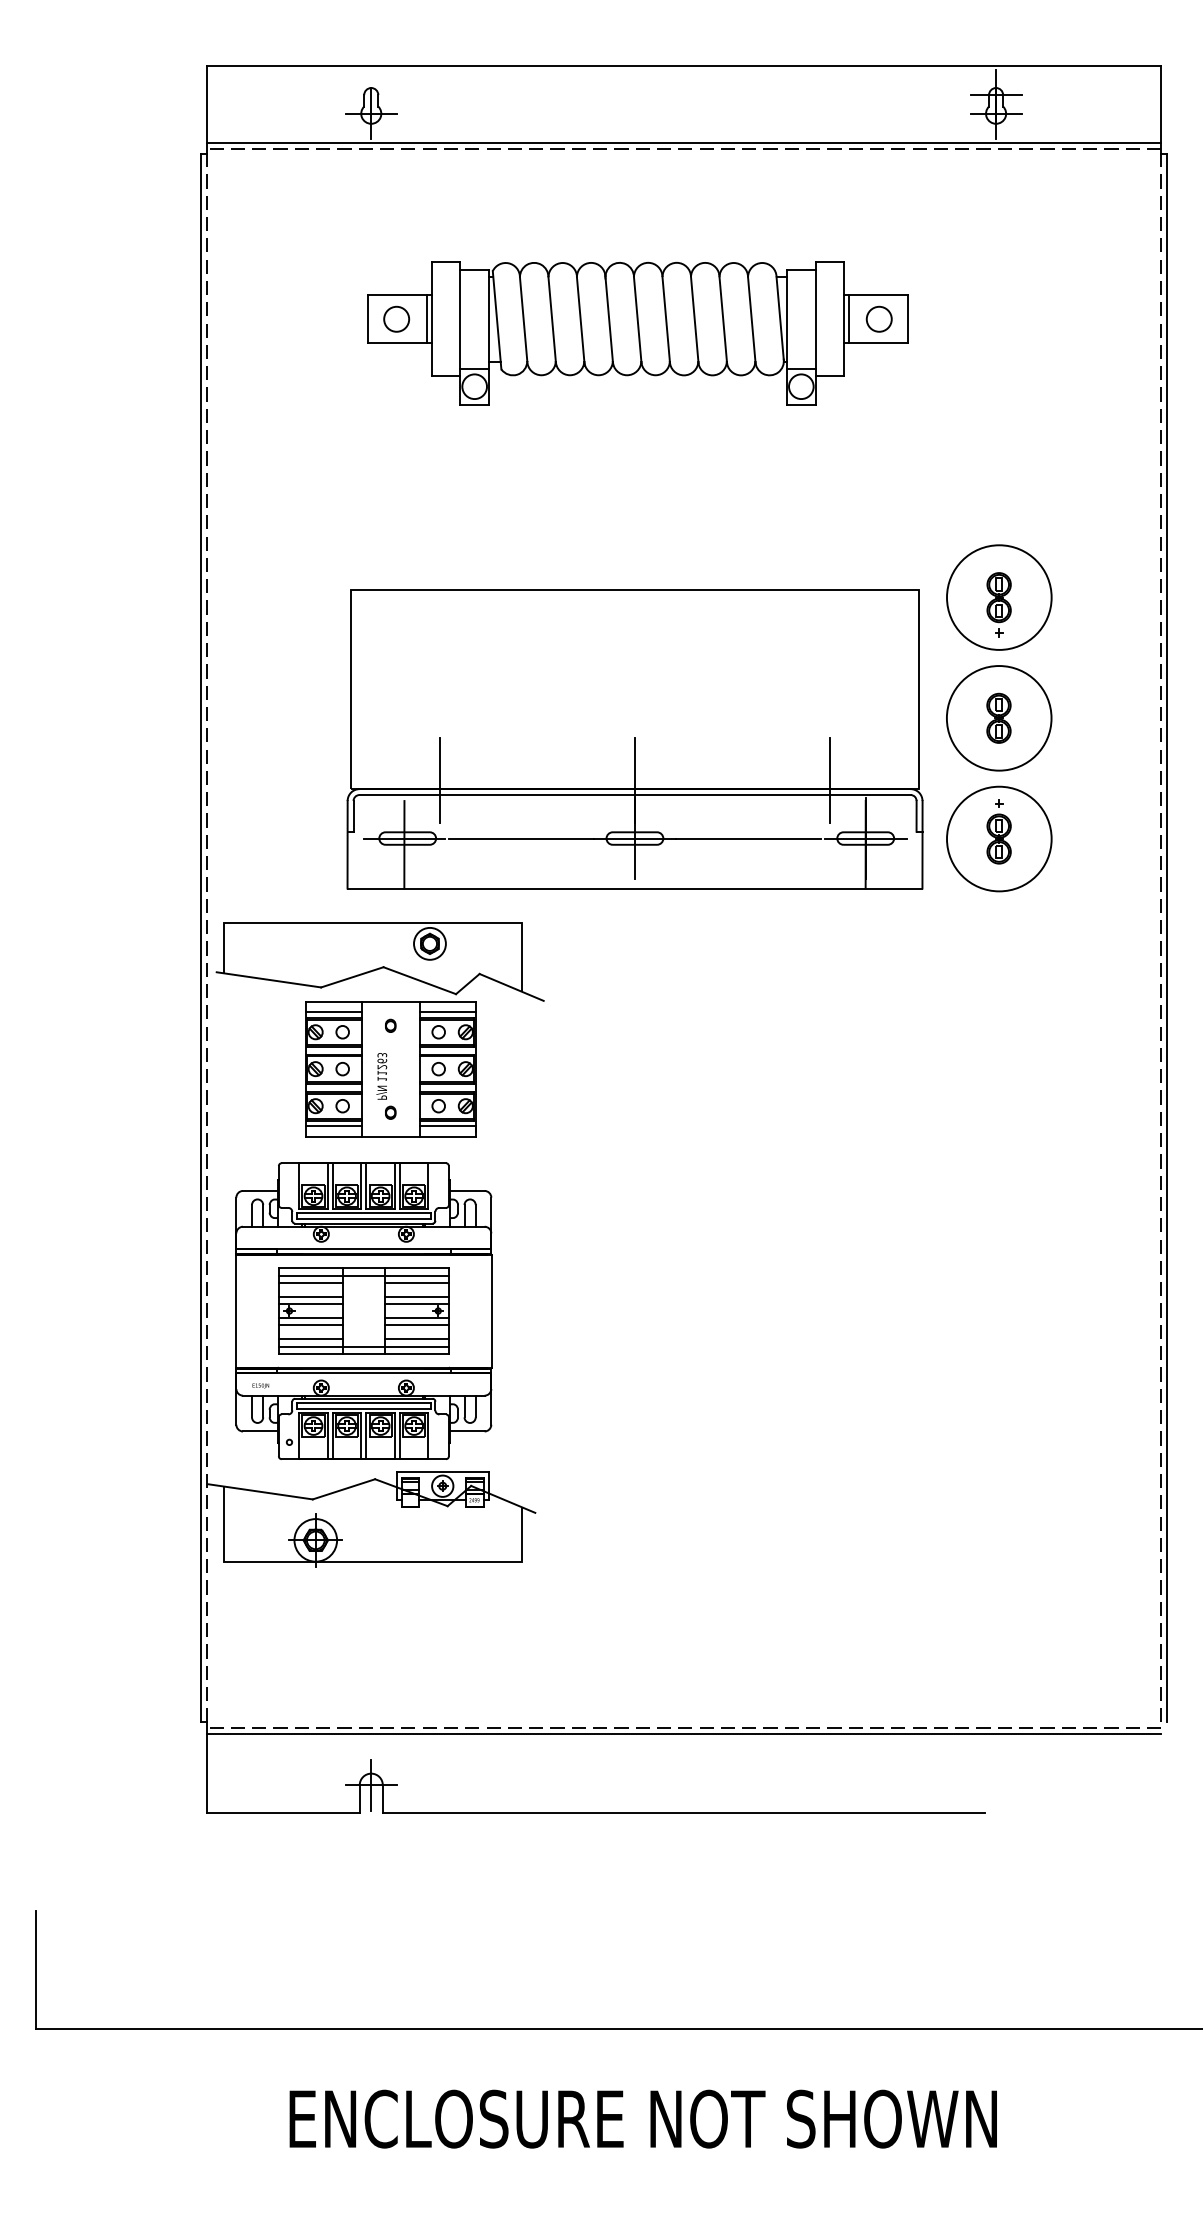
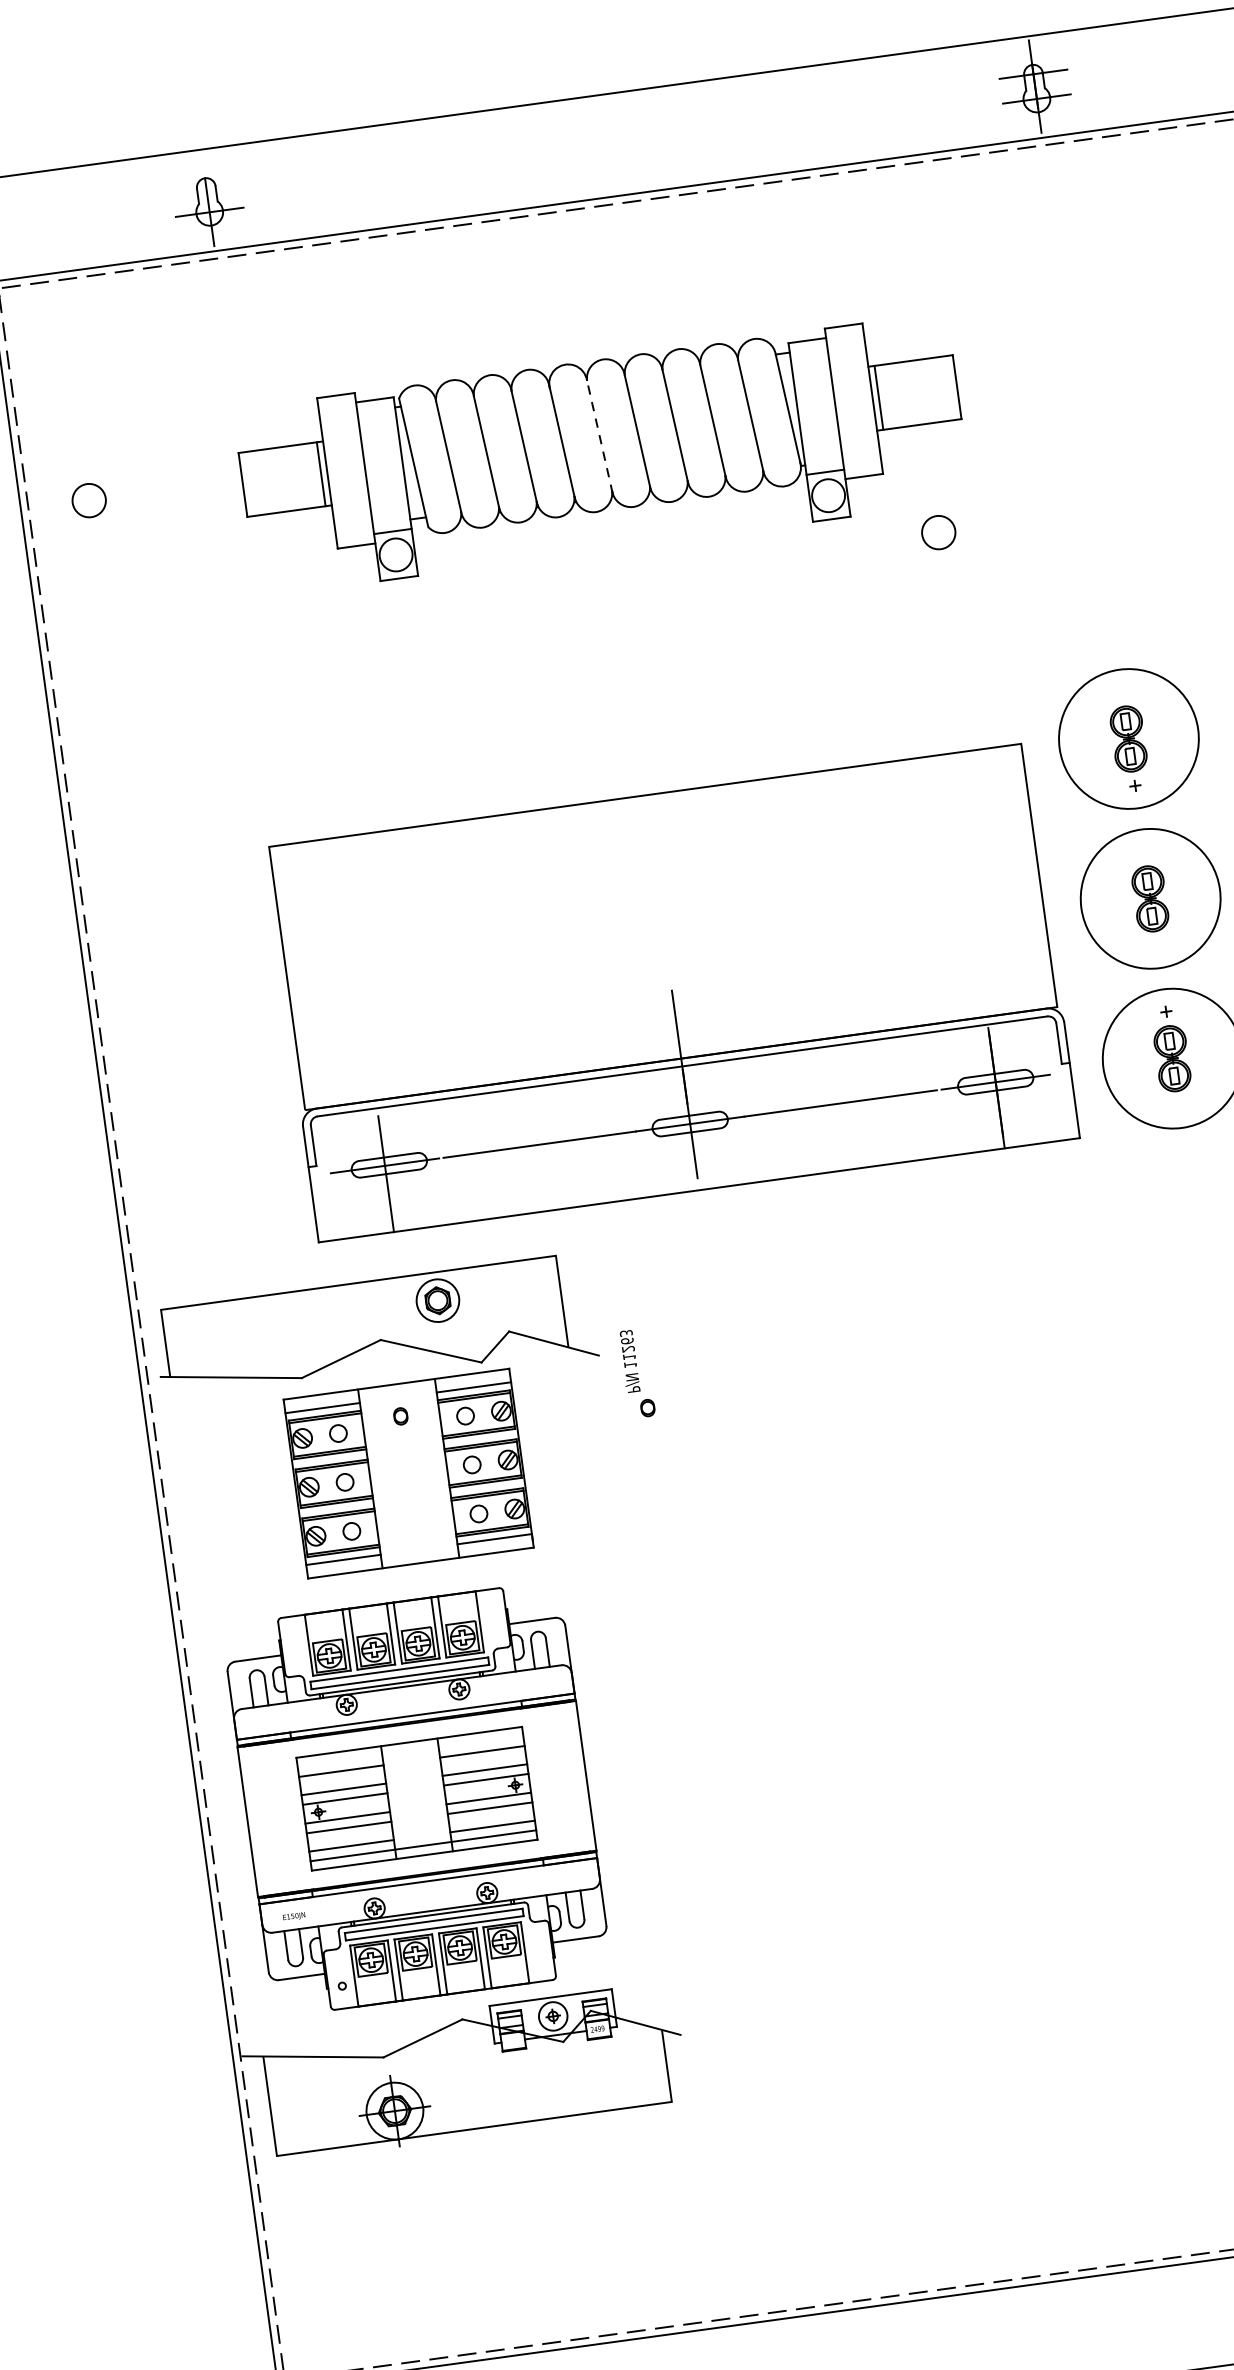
circle: (396, 318) -> (88, 499), moved
circle: (878, 318) -> (937, 531), moved
line: (637, 319) -> (599, 436), solid -> dashed
line: (439, 780) -> (420, 1082), removed
line: (830, 780) -> (938, 1011), removed
part: (386, 1086) -> (637, 1373), moved
line: (363, 1275) -> (410, 1751), removed

